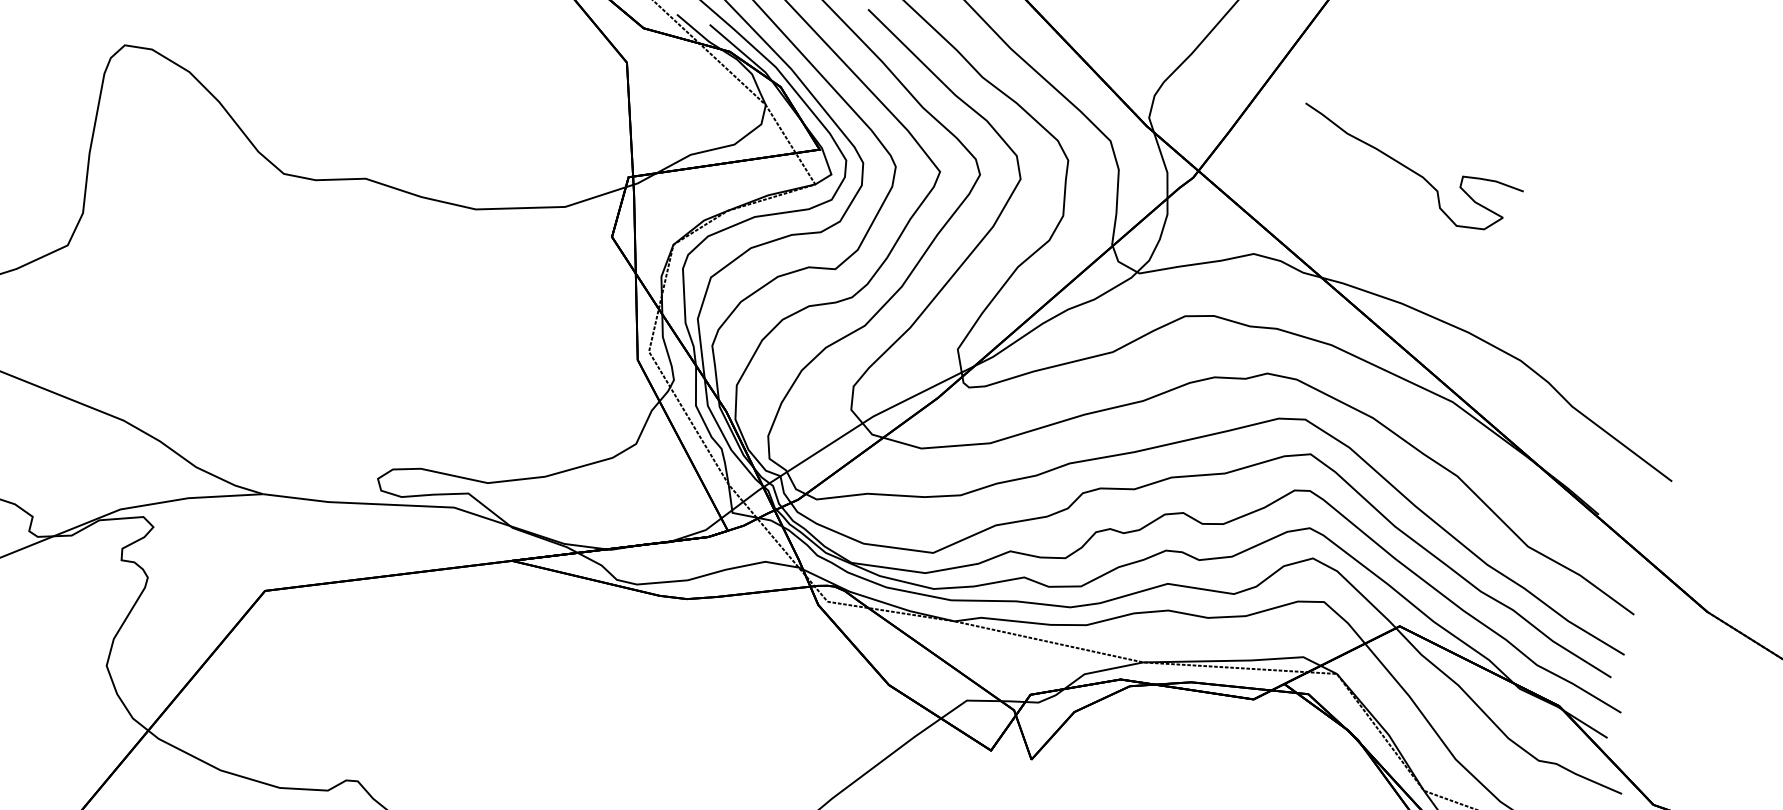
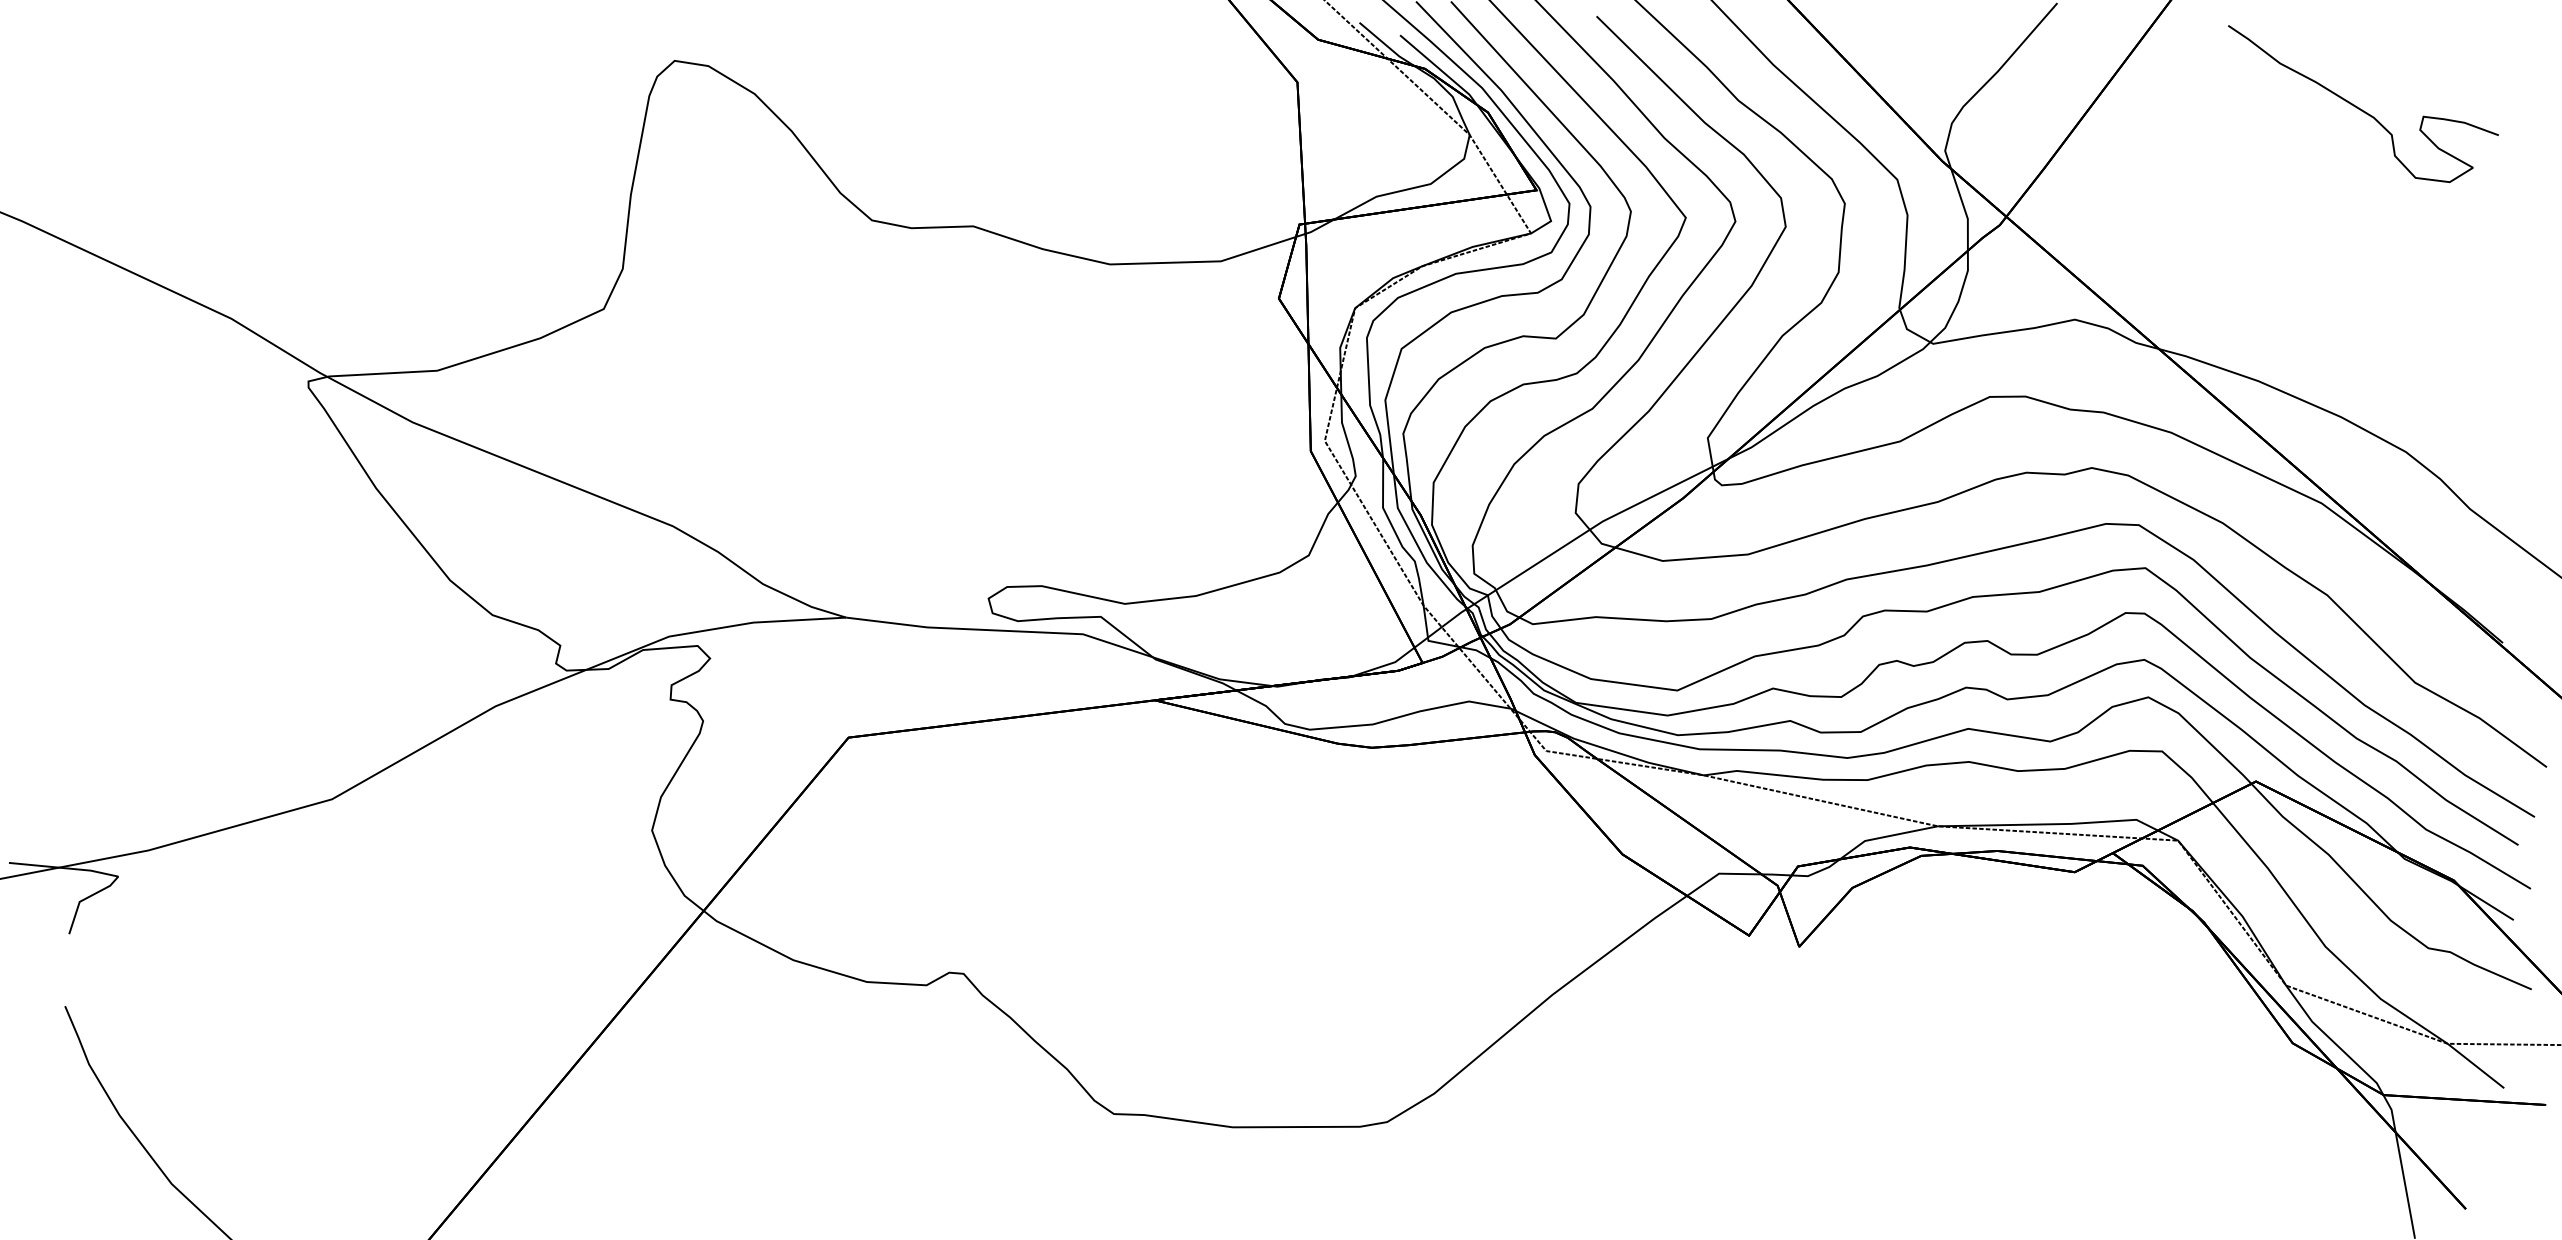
curve: (1411, 169) -> (2359, 107), moved

